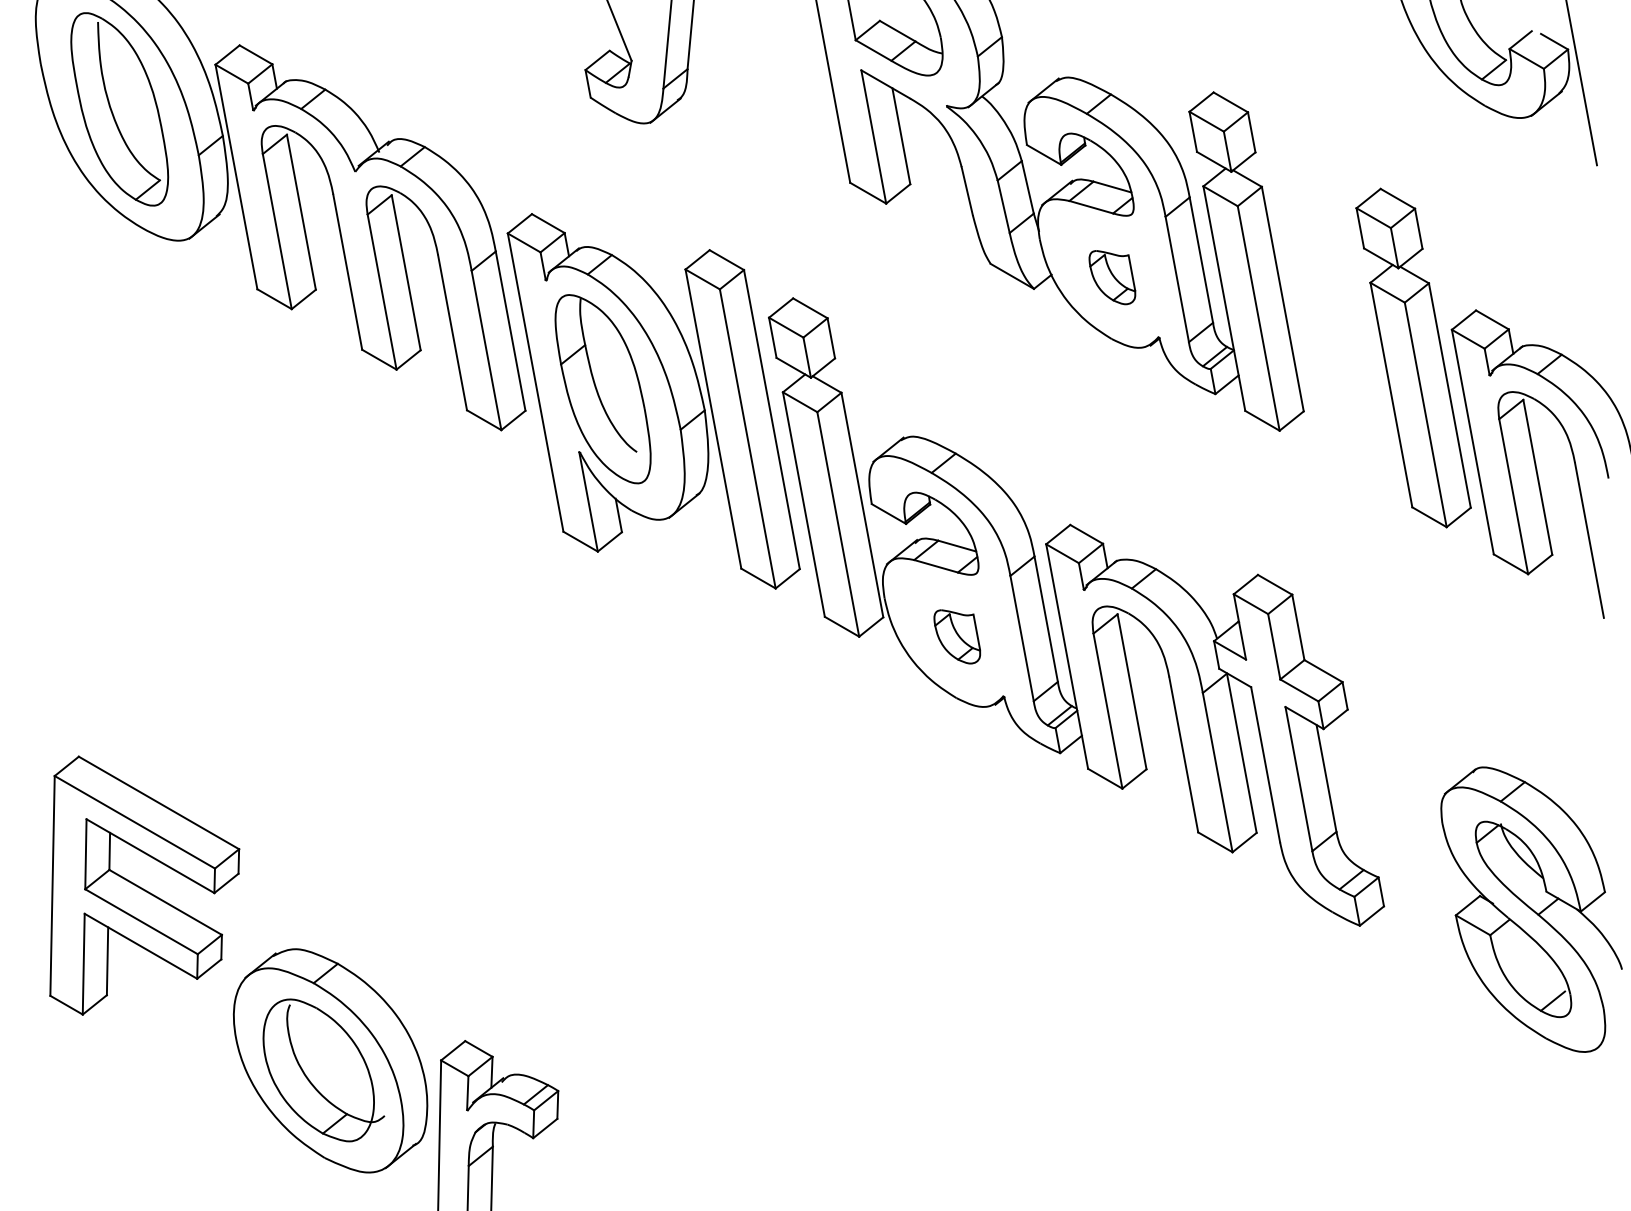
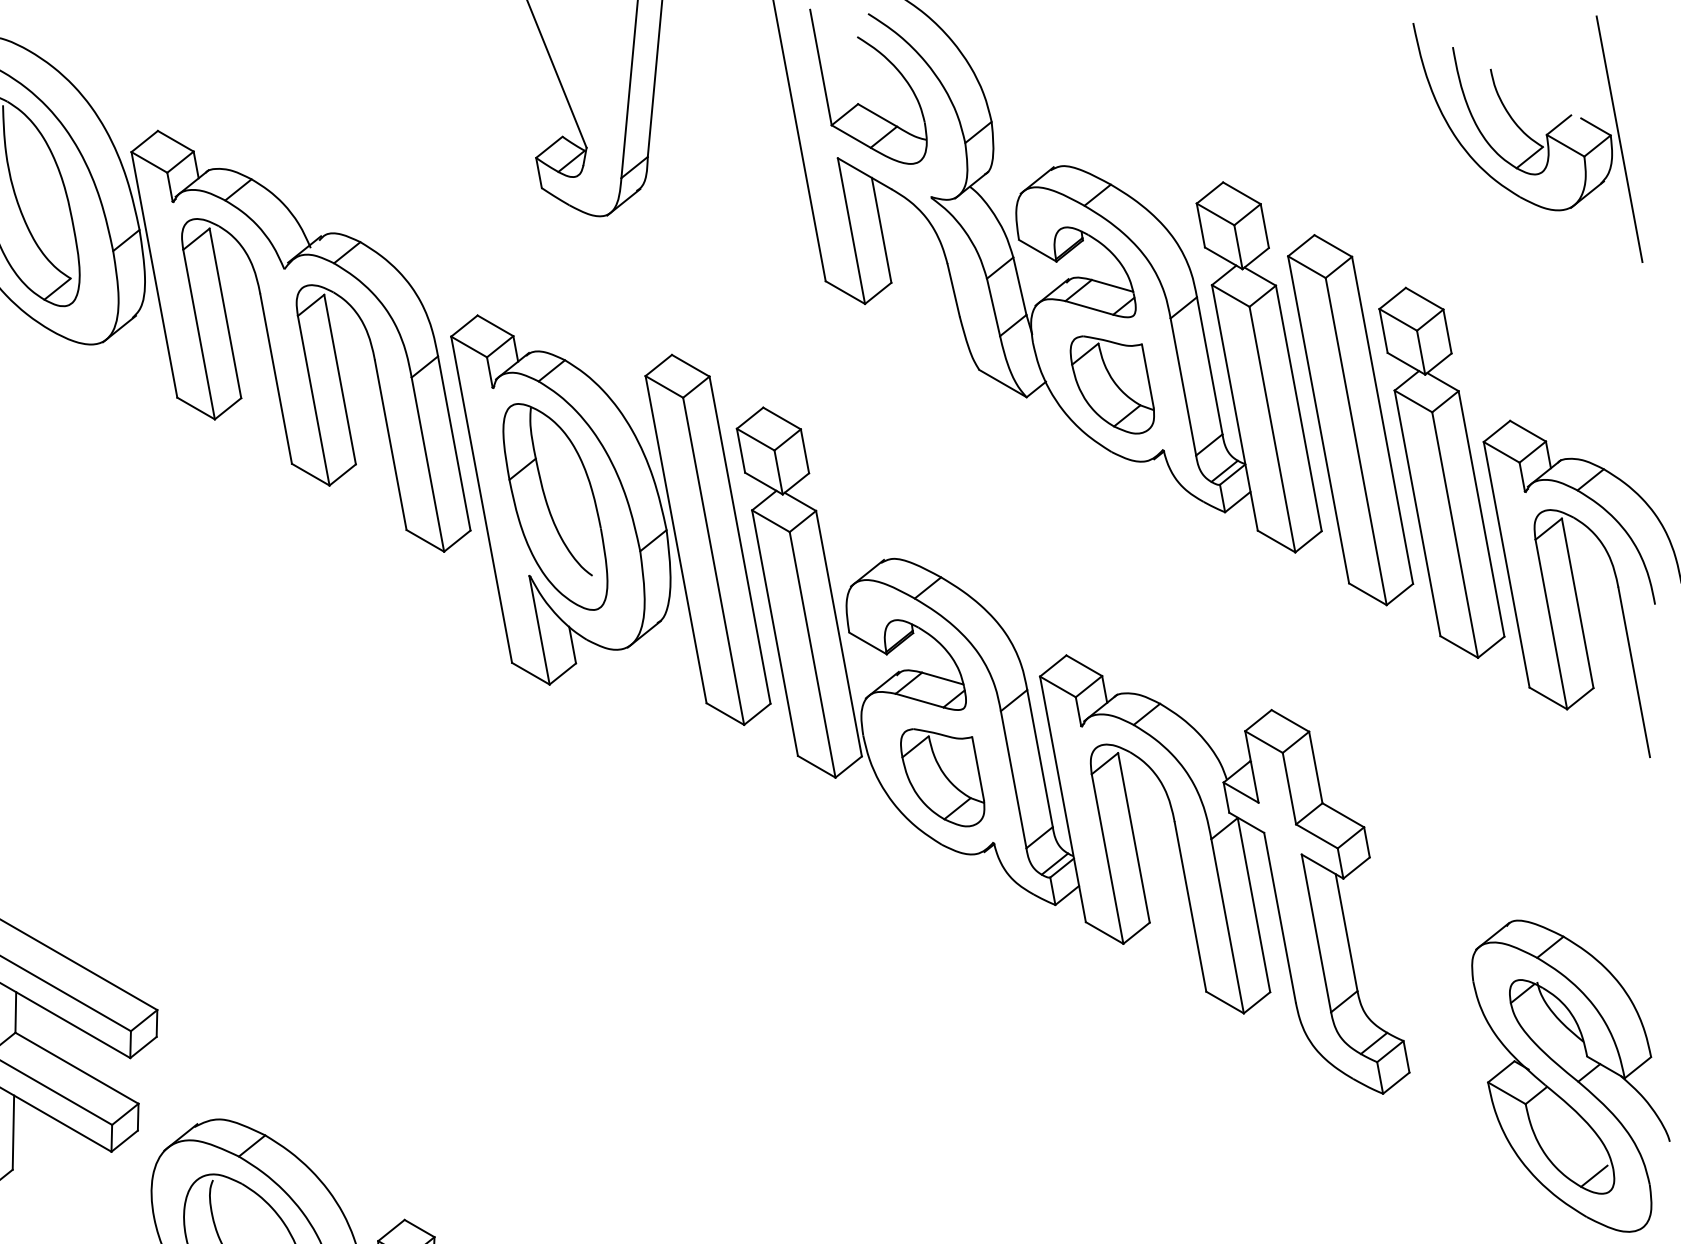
part: (1112, 277) -> (1112, 384), size x1.67
part: (1330, 309) -> (1350, 419), added
part: (957, 636) -> (943, 777), size x1.67

